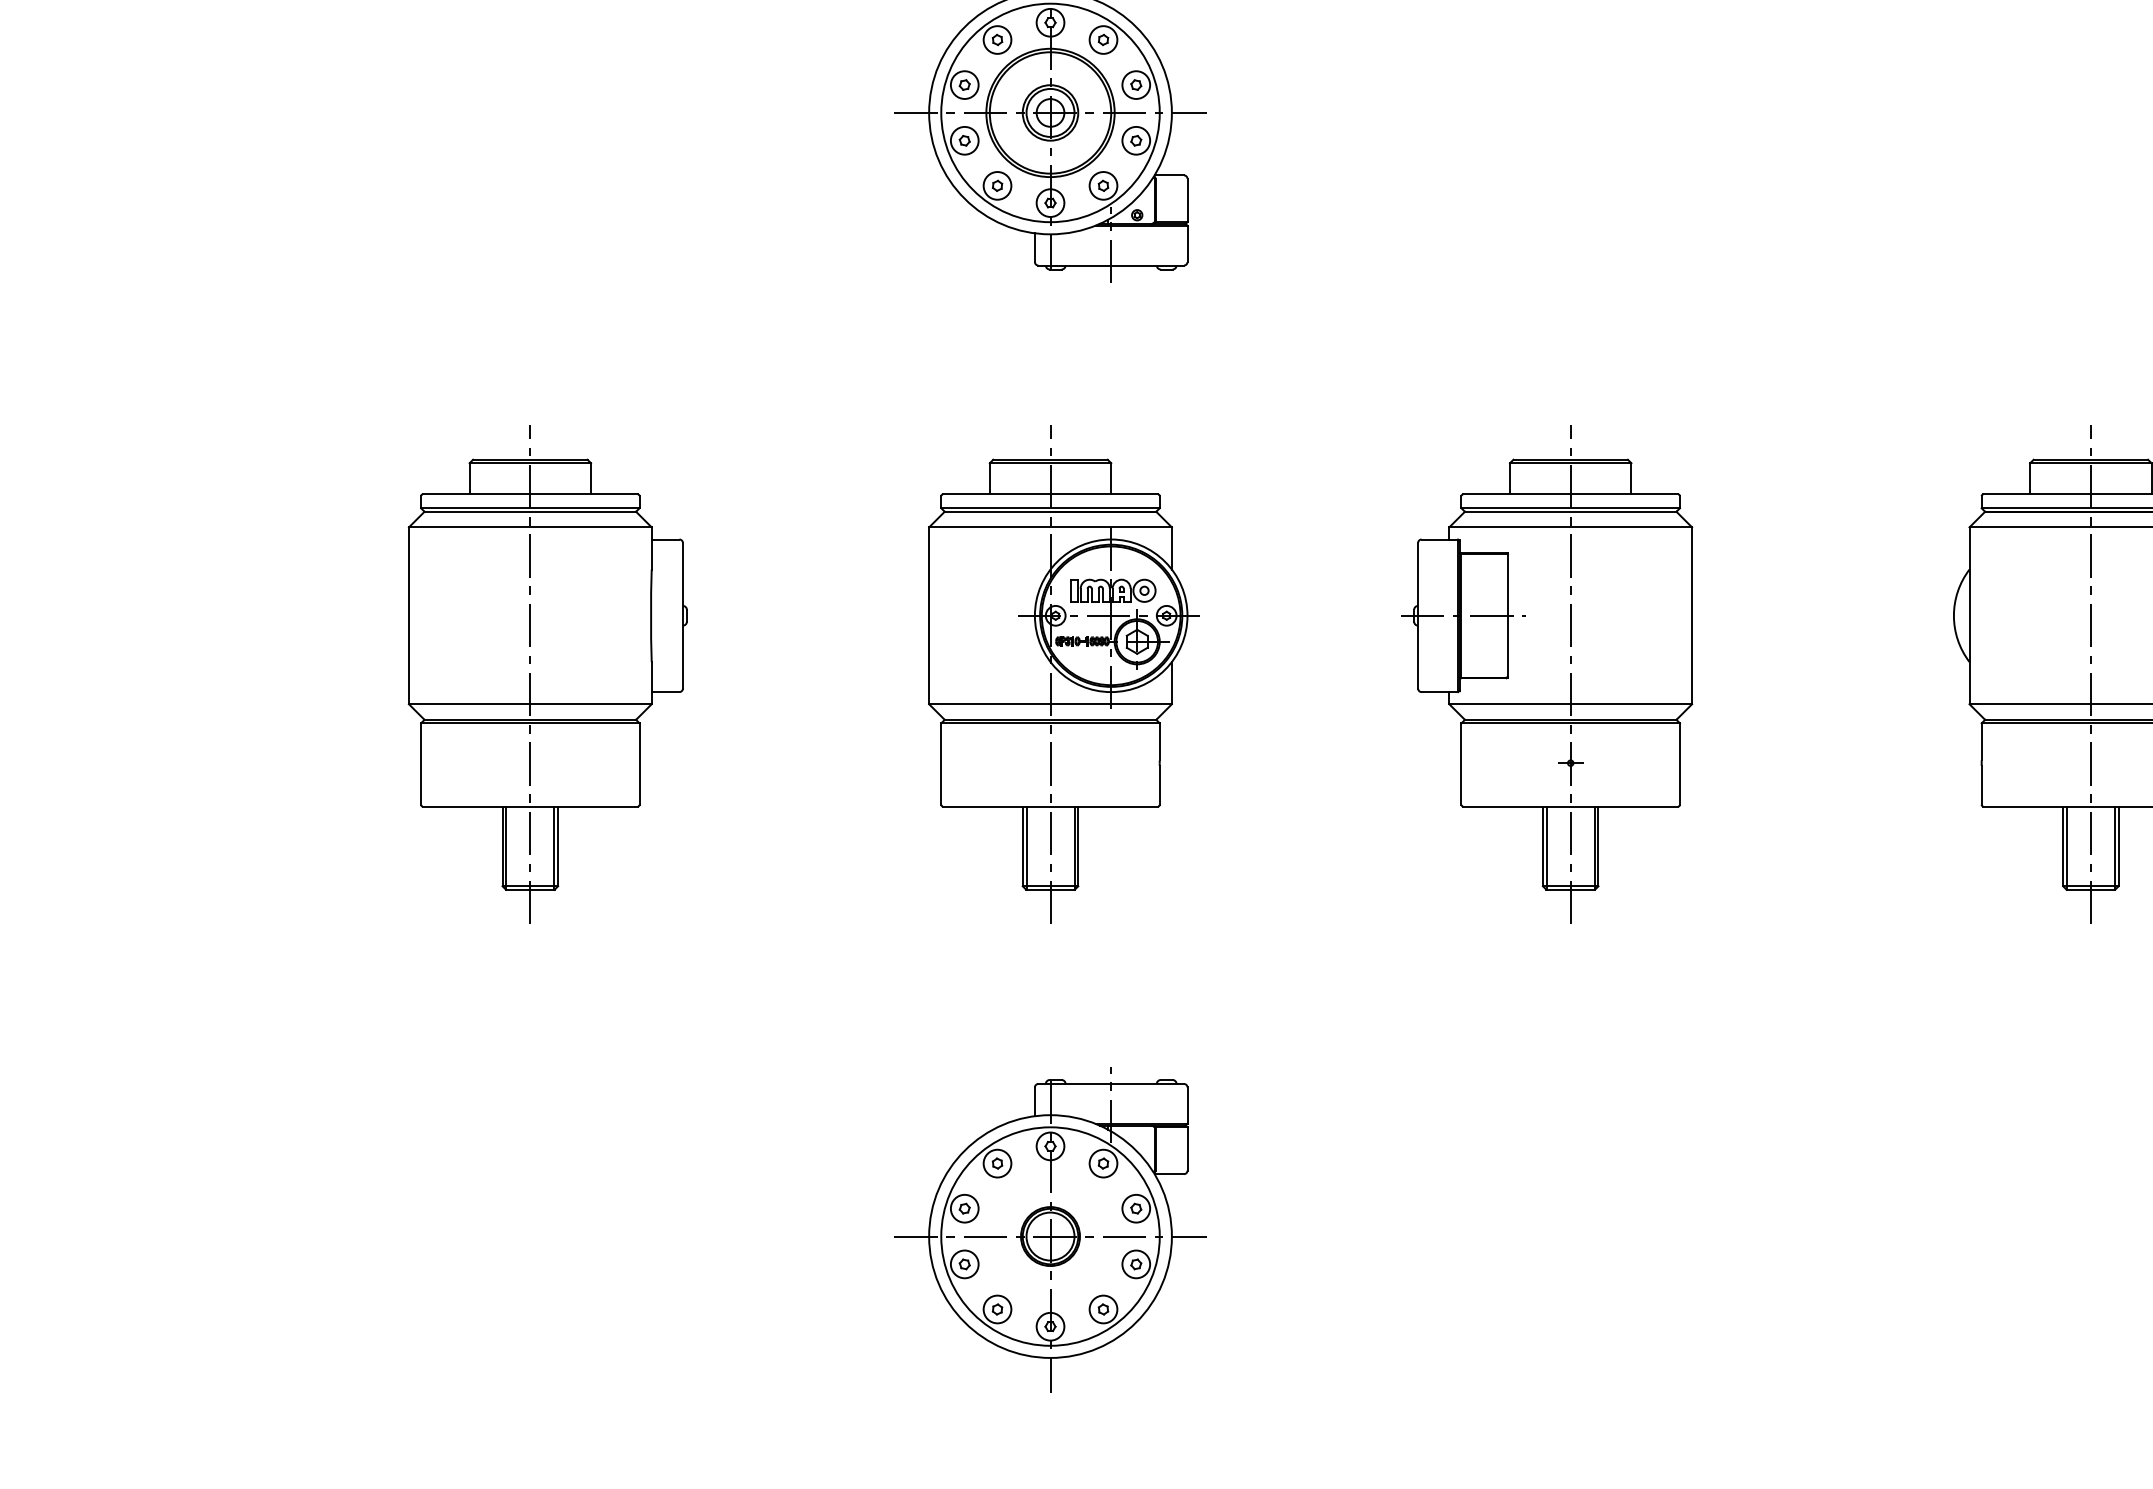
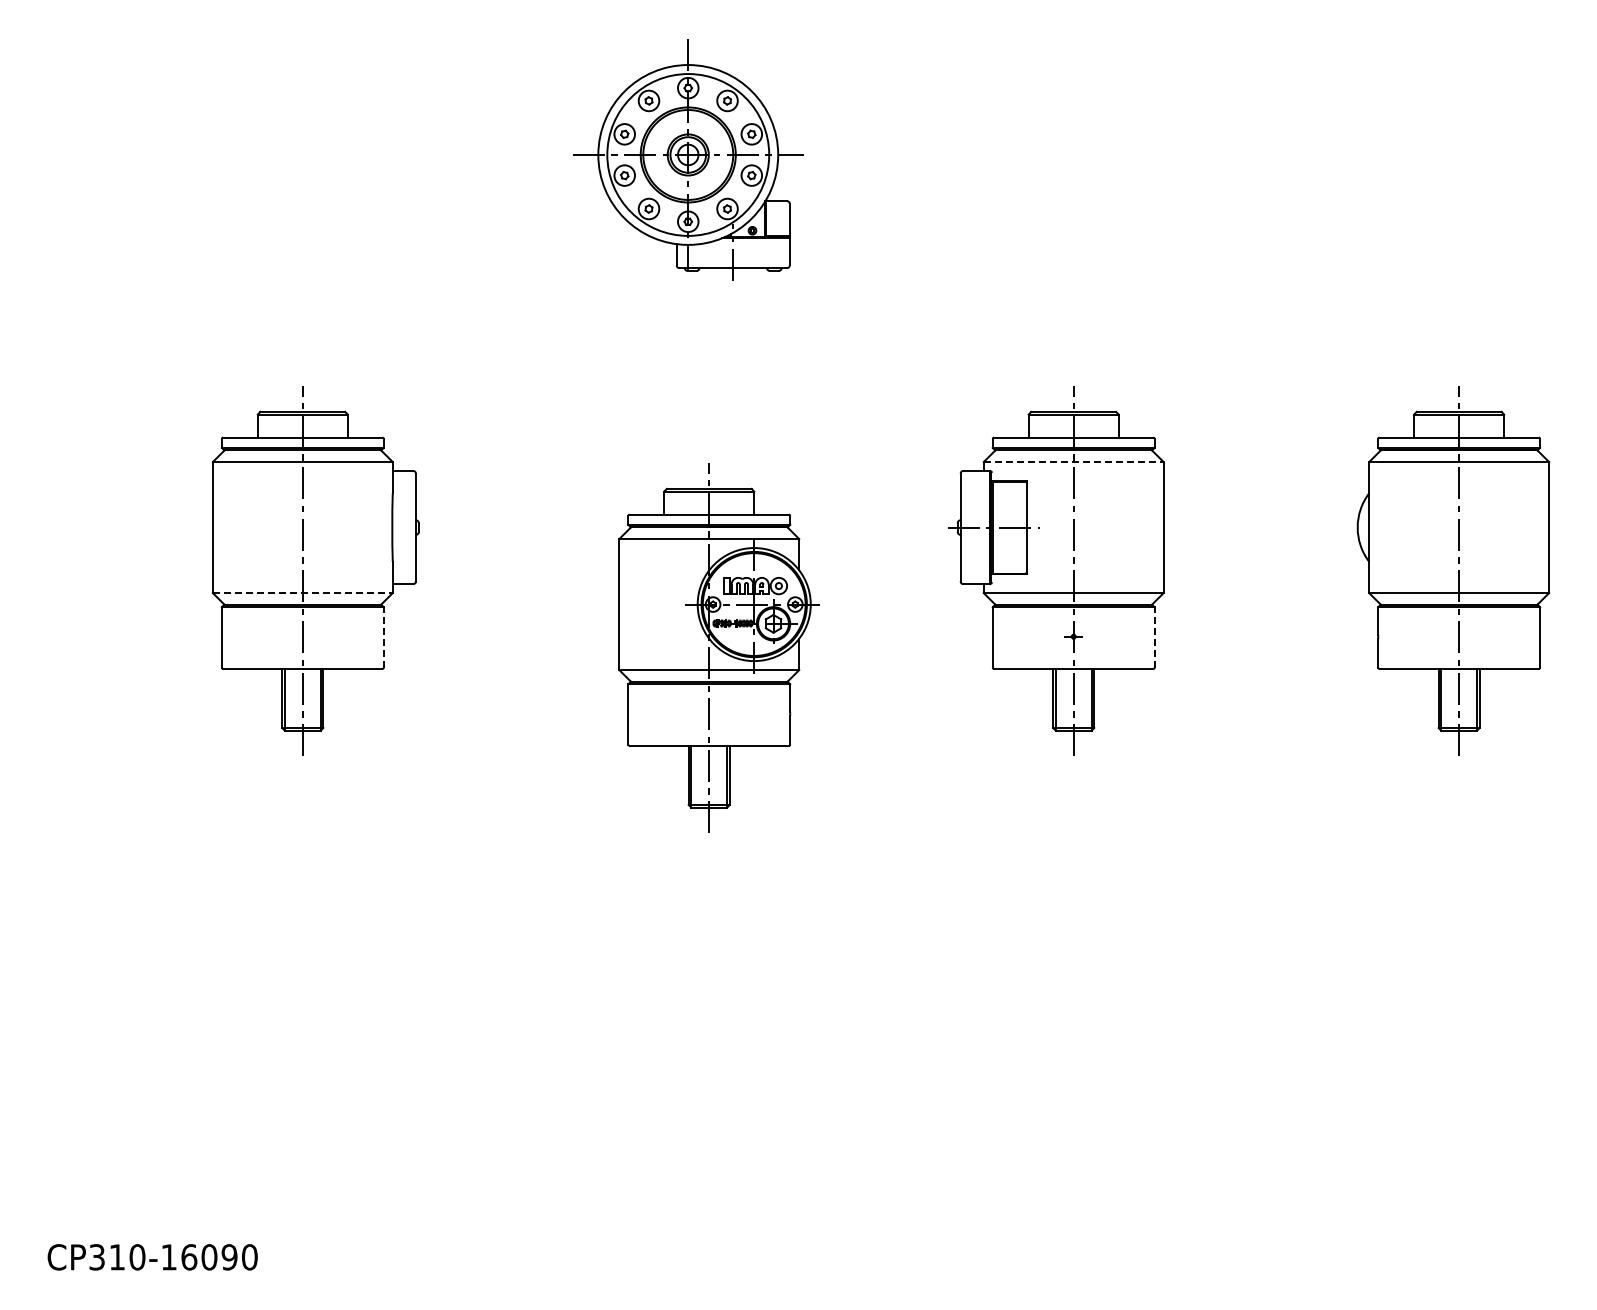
line: (1570, 527) -> (1073, 462), solid -> dashed
part: (1062, 673) -> (718, 647), moved
line: (529, 704) -> (302, 593), solid -> dashed
line: (639, 762) -> (383, 636), solid -> dashed
line: (1679, 762) -> (1154, 636), solid -> dashed
part: (1050, 1229) -> (688, 982), removed

